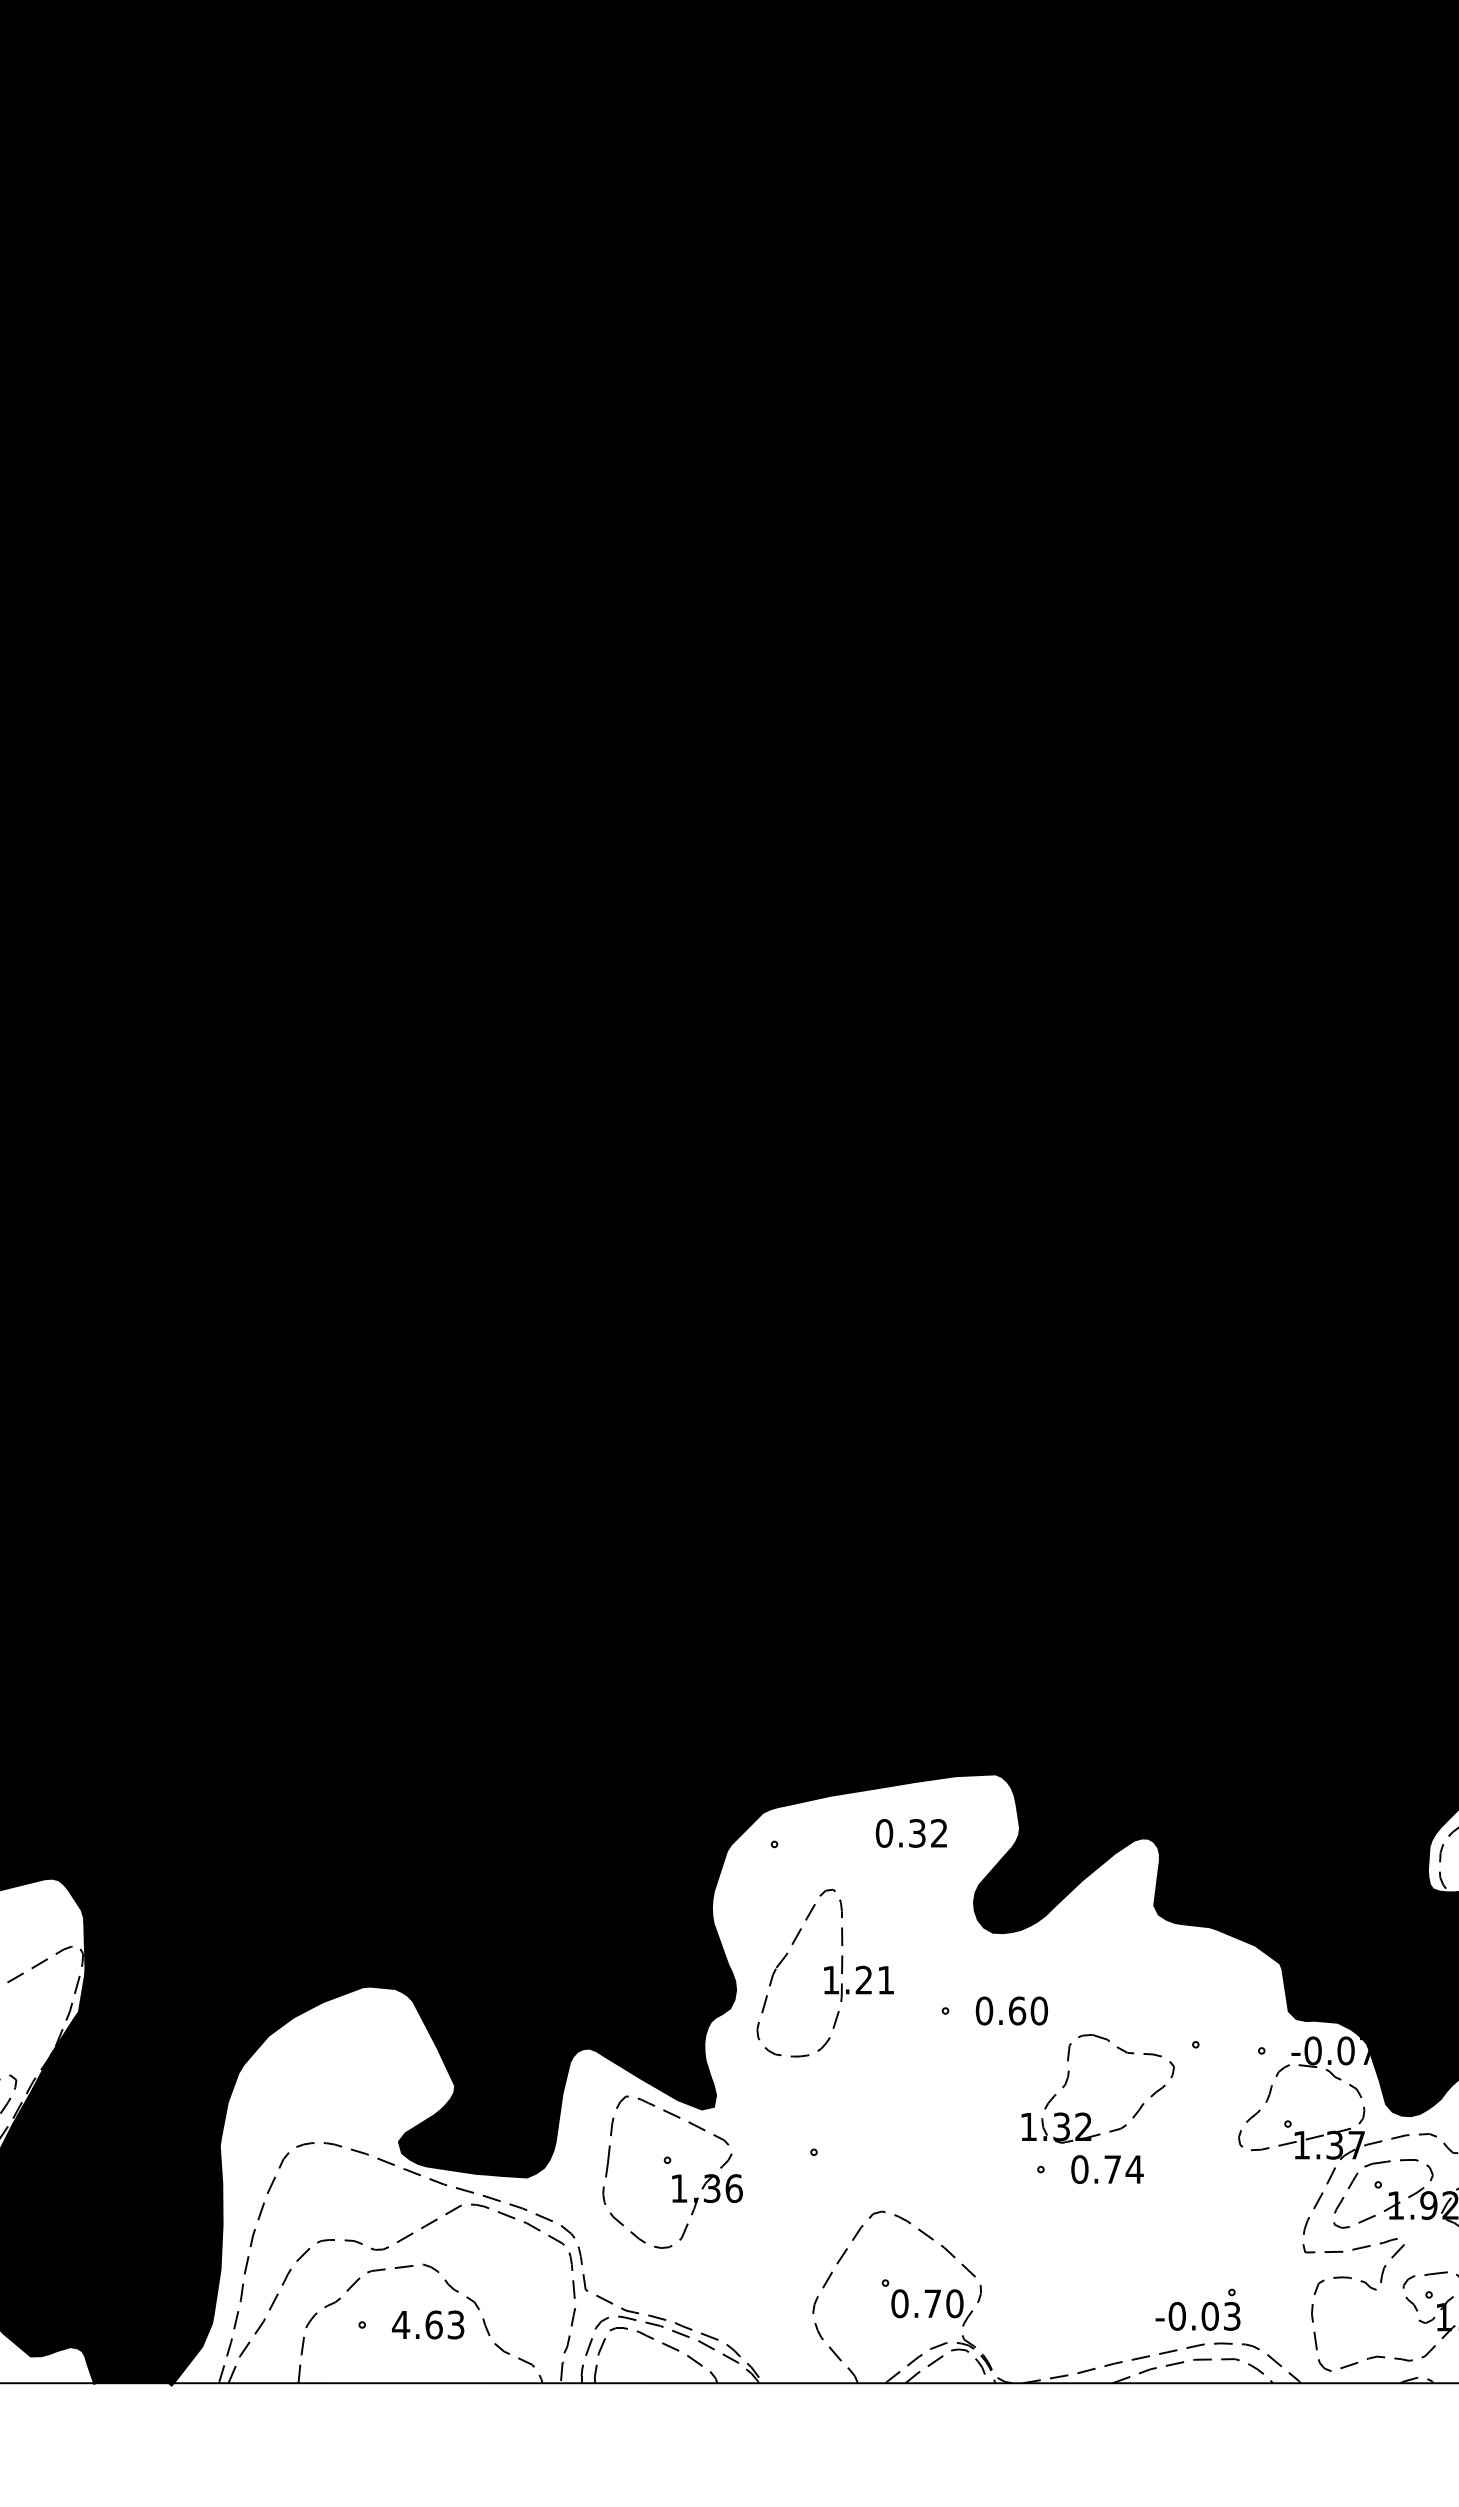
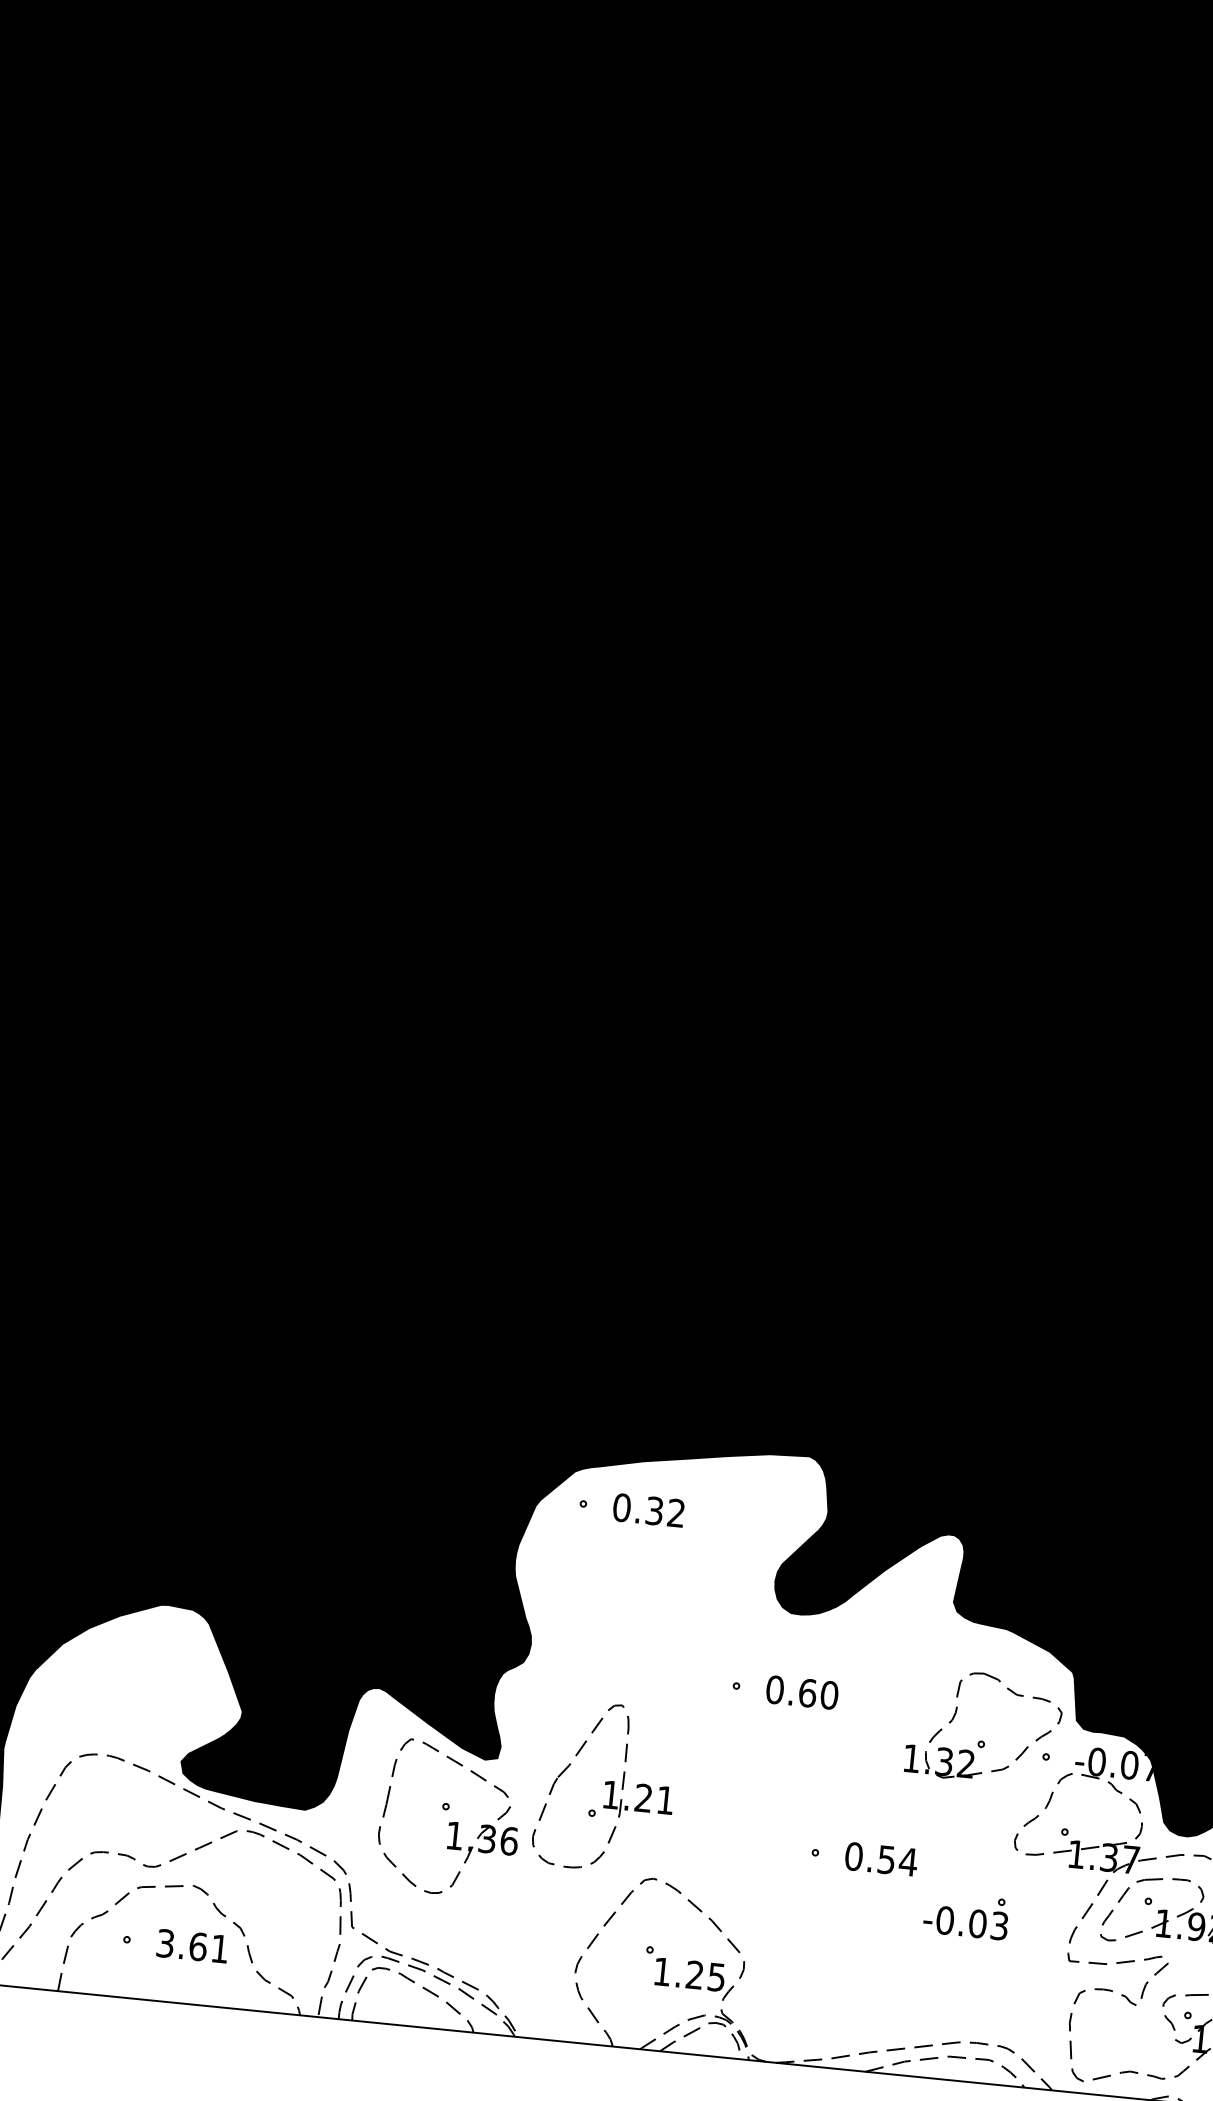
text: (910, 1833) -> (647, 1510), moved
part: (824, 1972) -> (605, 1786), moved
part: (1087, 2113) -> (971, 1751), moved
text: (1112, 2169) -> (886, 1859), 0.74 -> 0.54
text: (927, 2303) -> (689, 1974), 0.70 -> 1.25
part: (1197, 2309) -> (965, 1915), moved
text: (428, 2324) -> (192, 1945), 4.63 -> 3.61

